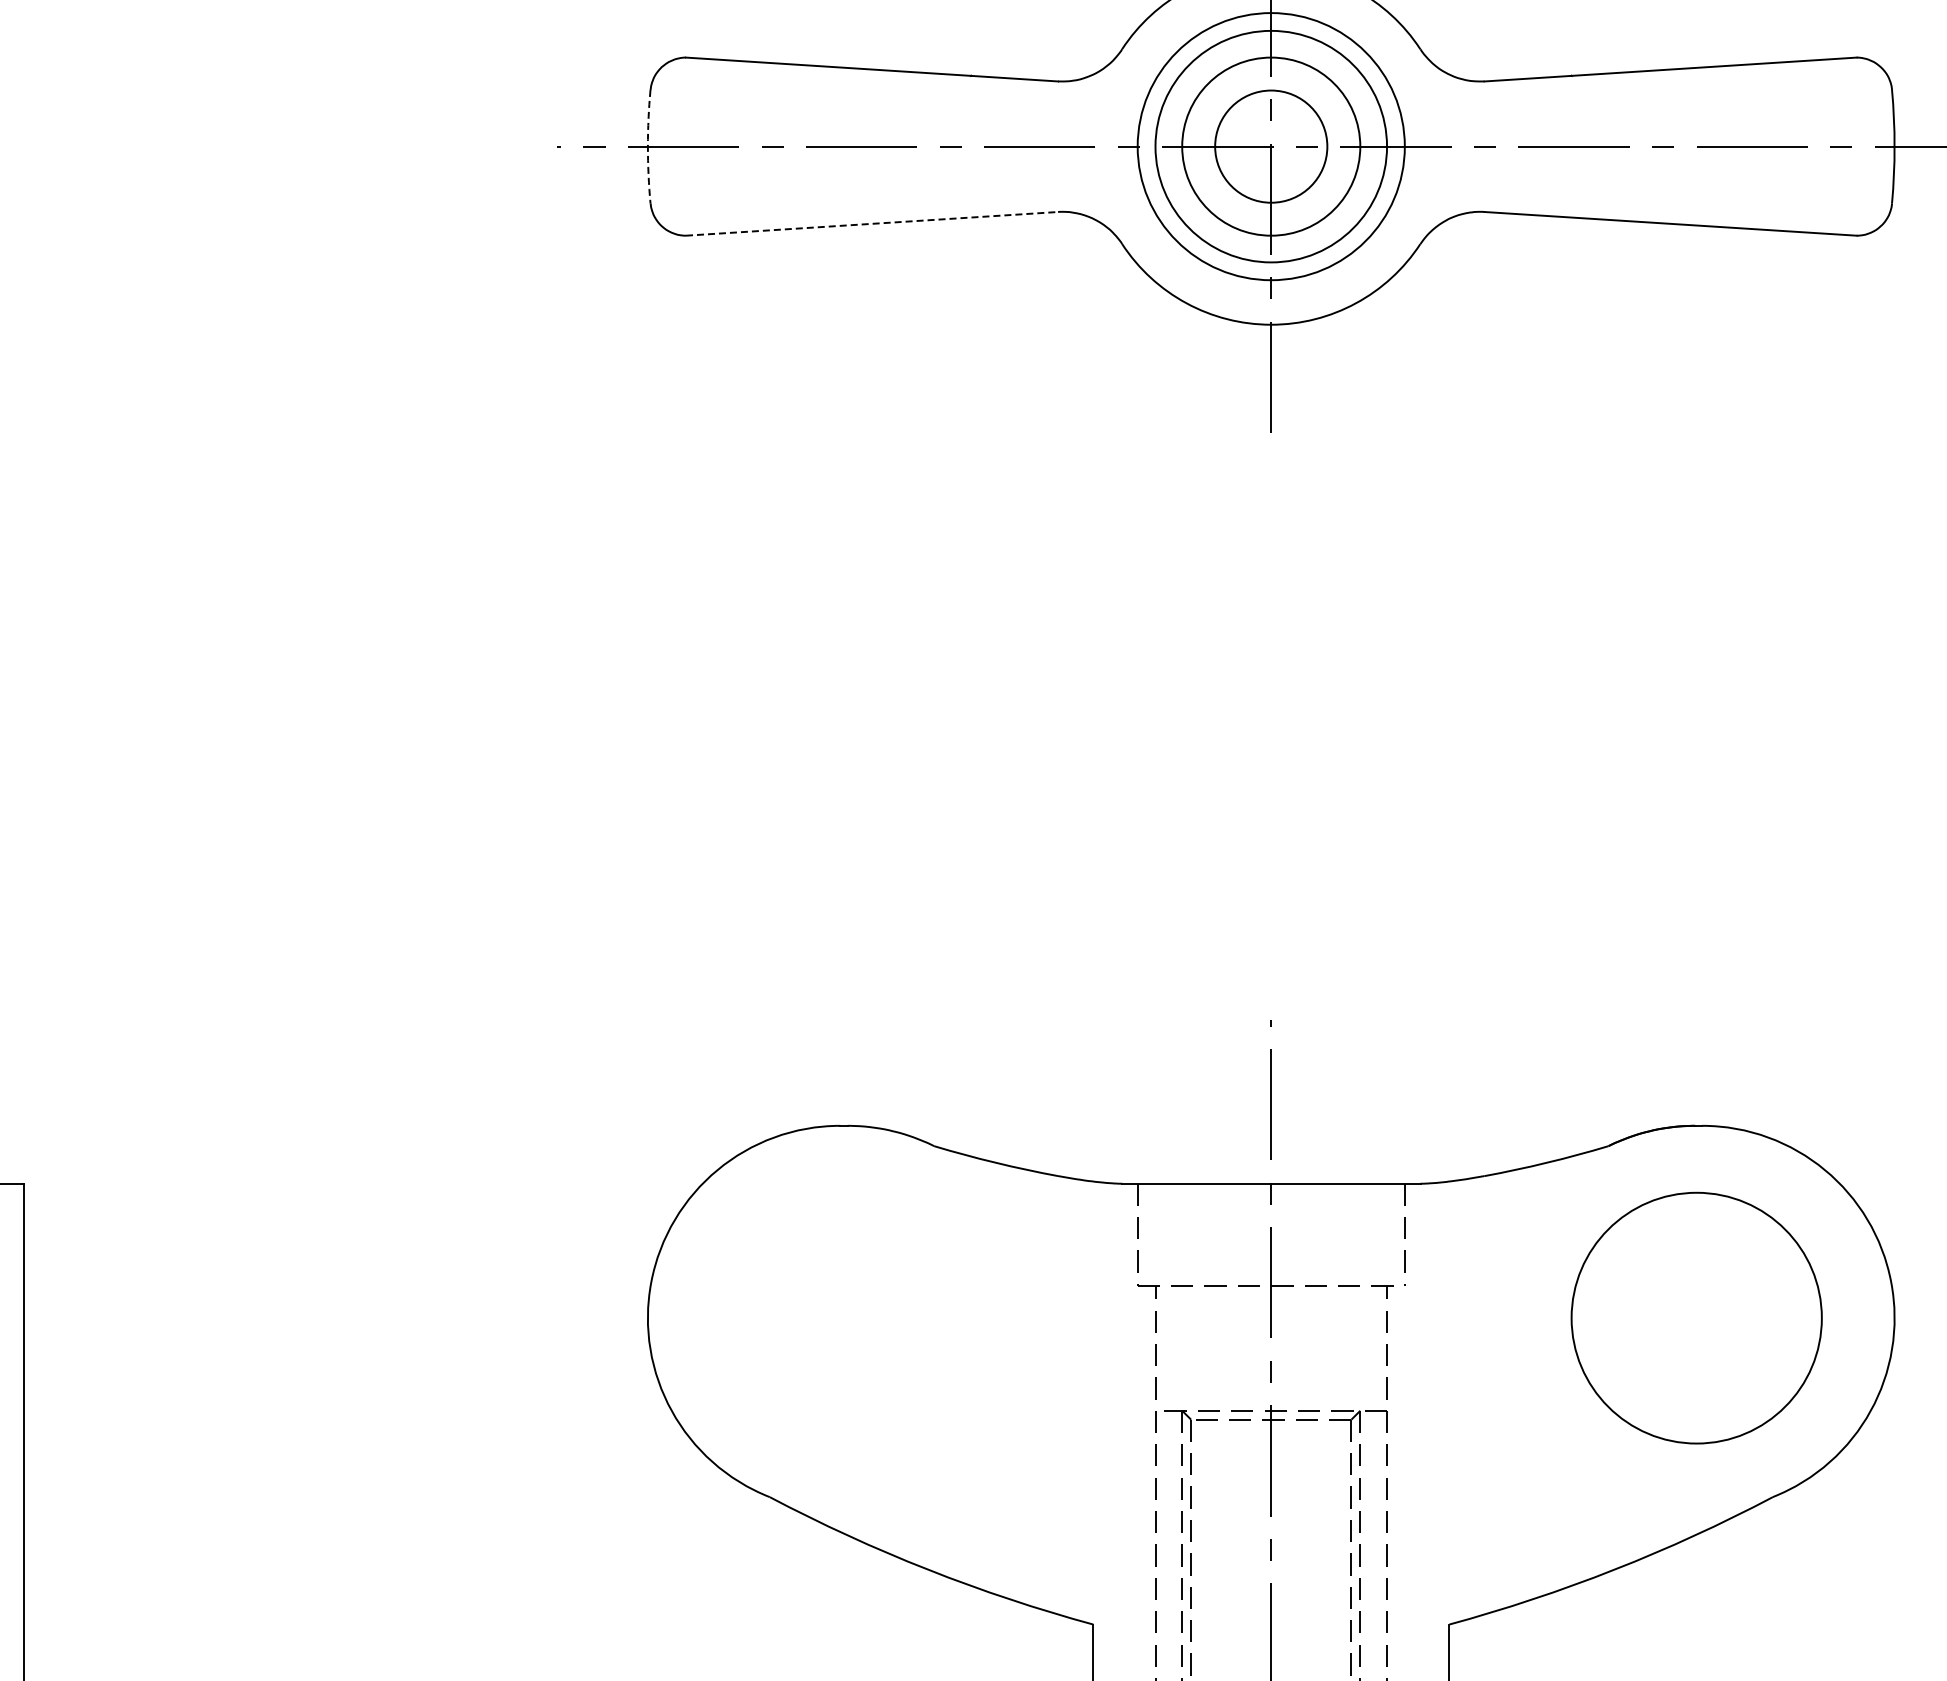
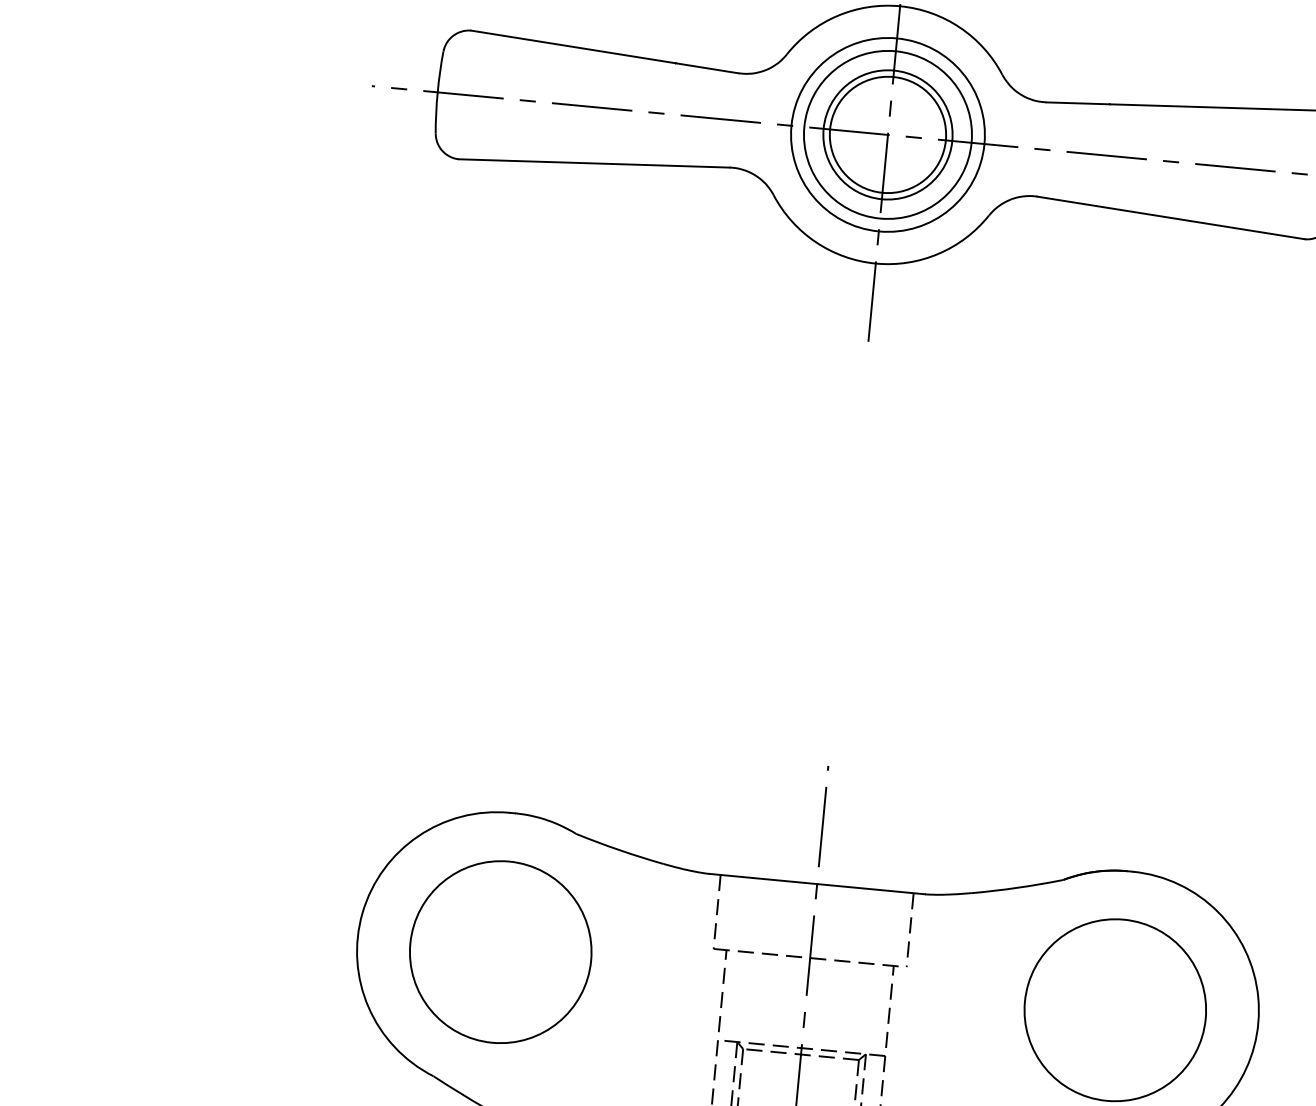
arc: (647, 146) -> (437, 92), dashed -> solid
circle: (1271, 146) -> (888, 134), size x1.43
line: (872, 223) -> (594, 163), dashed -> solid
part: (845, 1317) -> (500, 951), added

